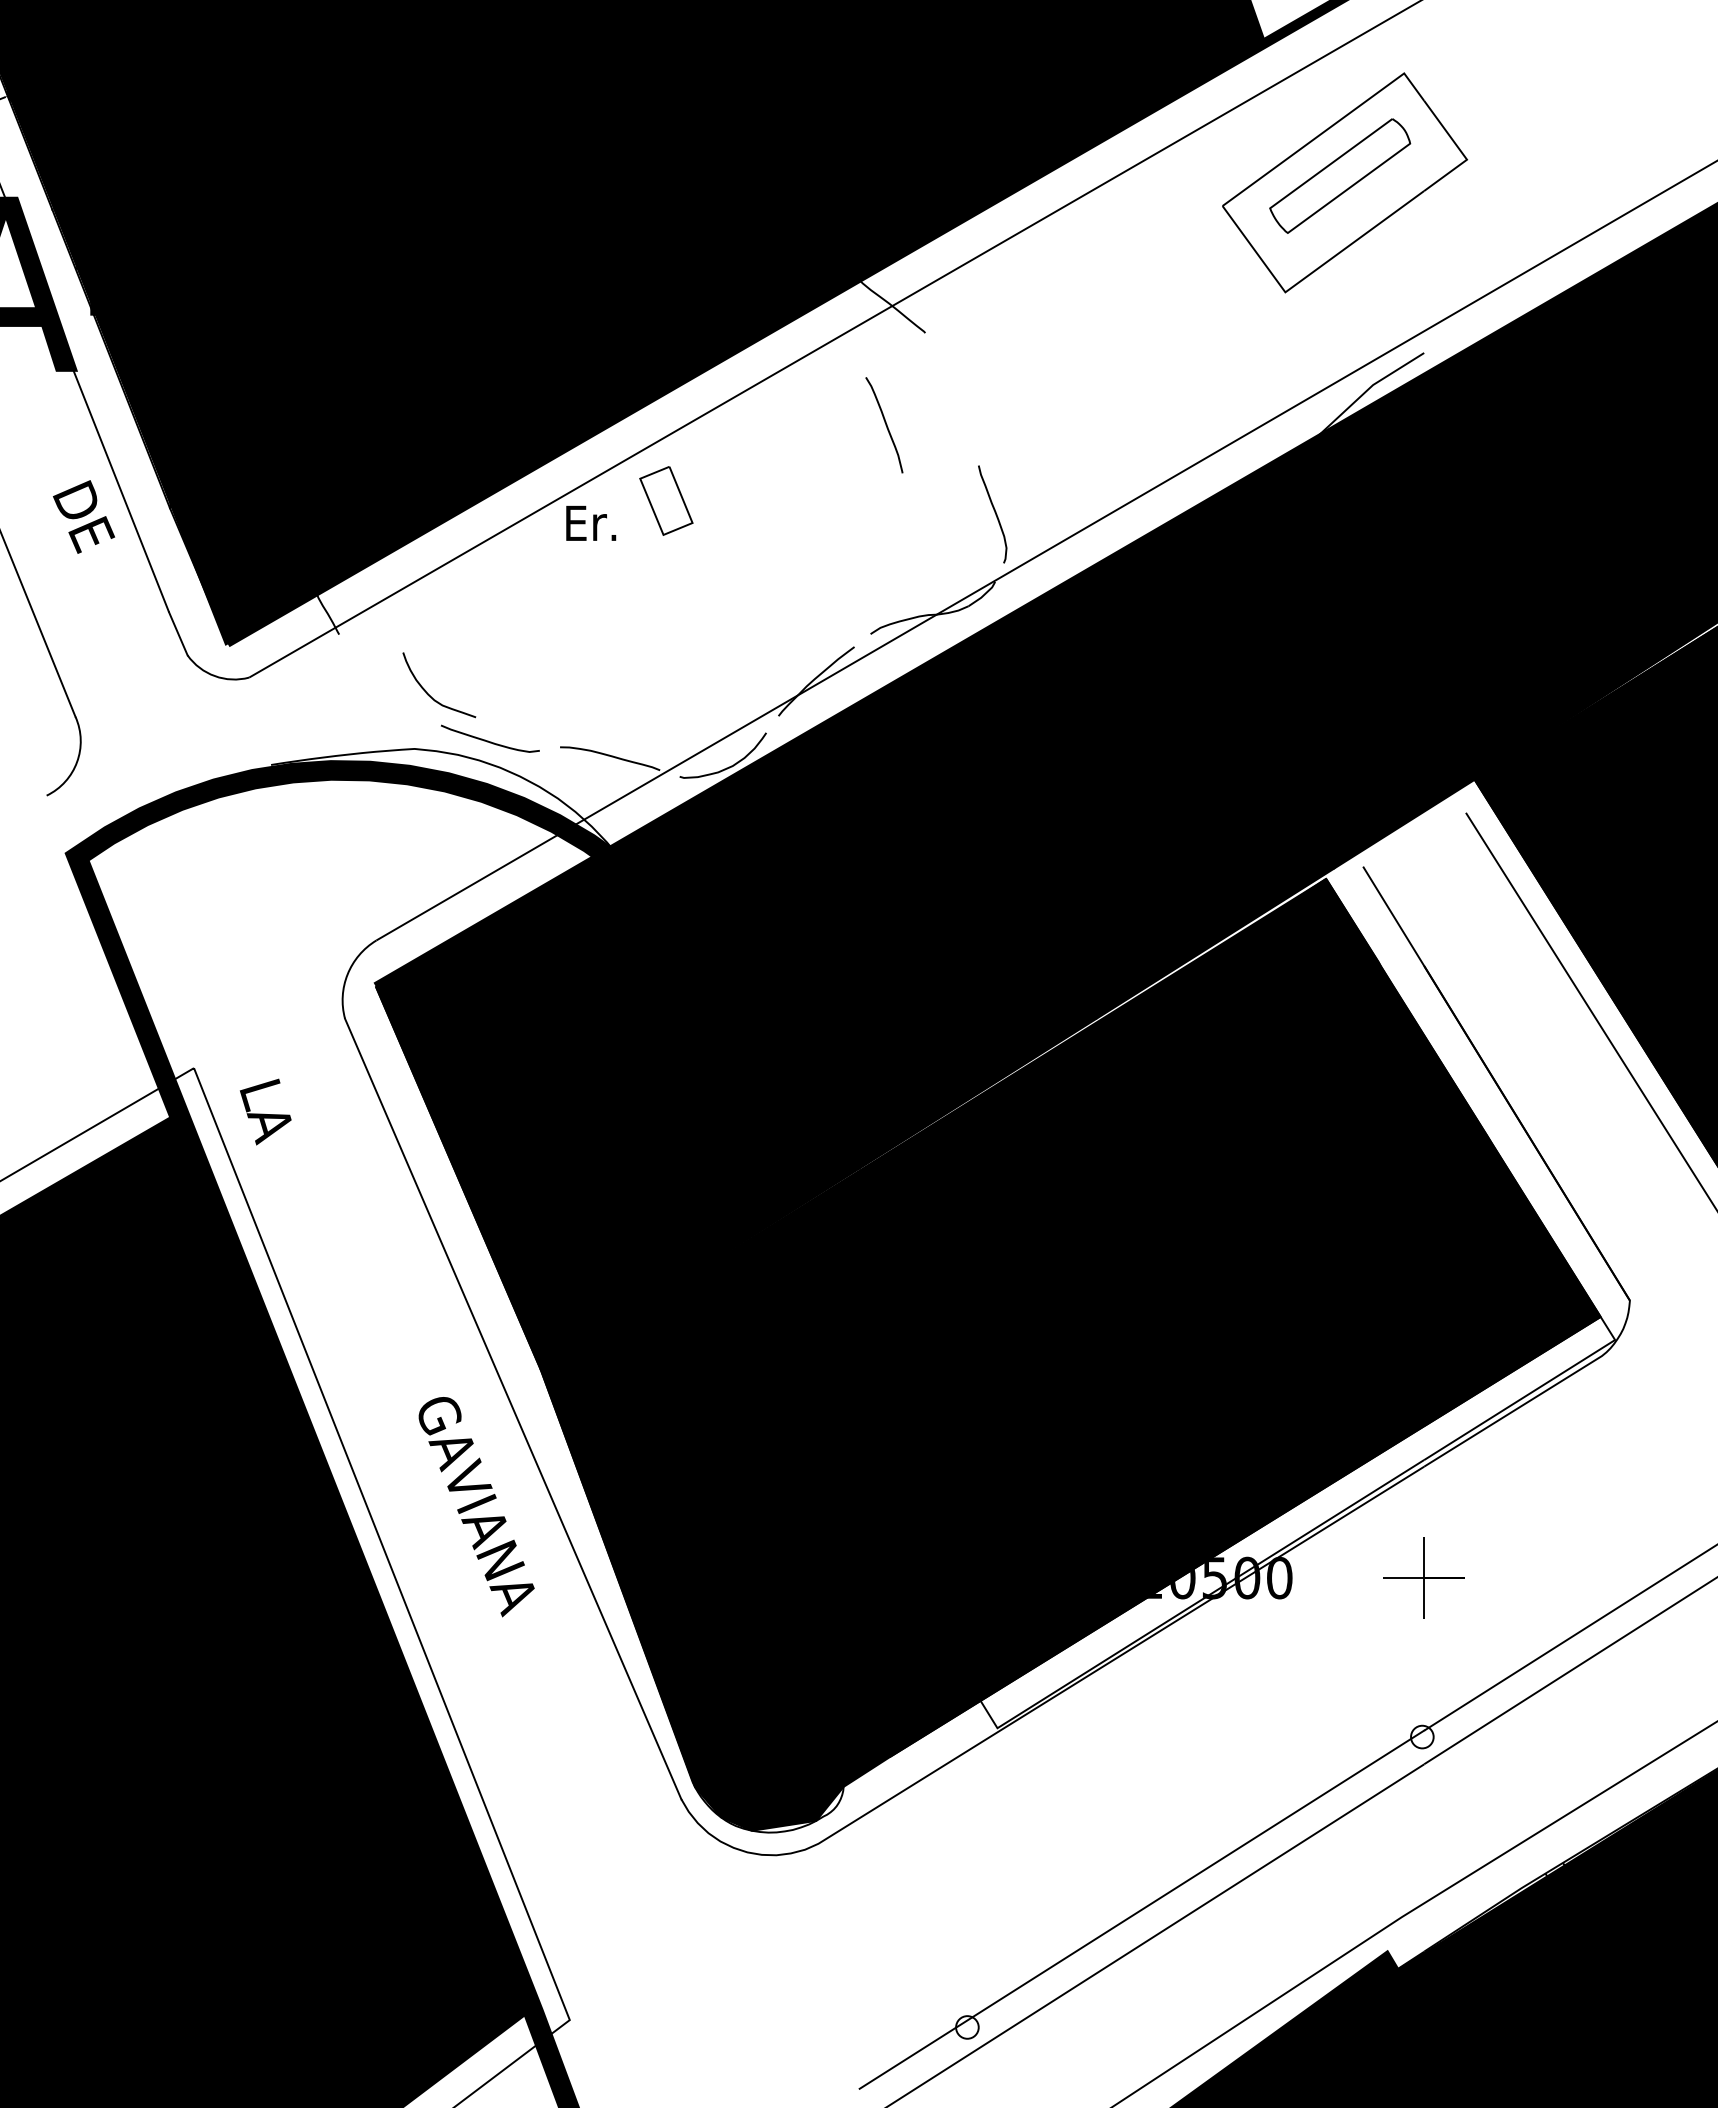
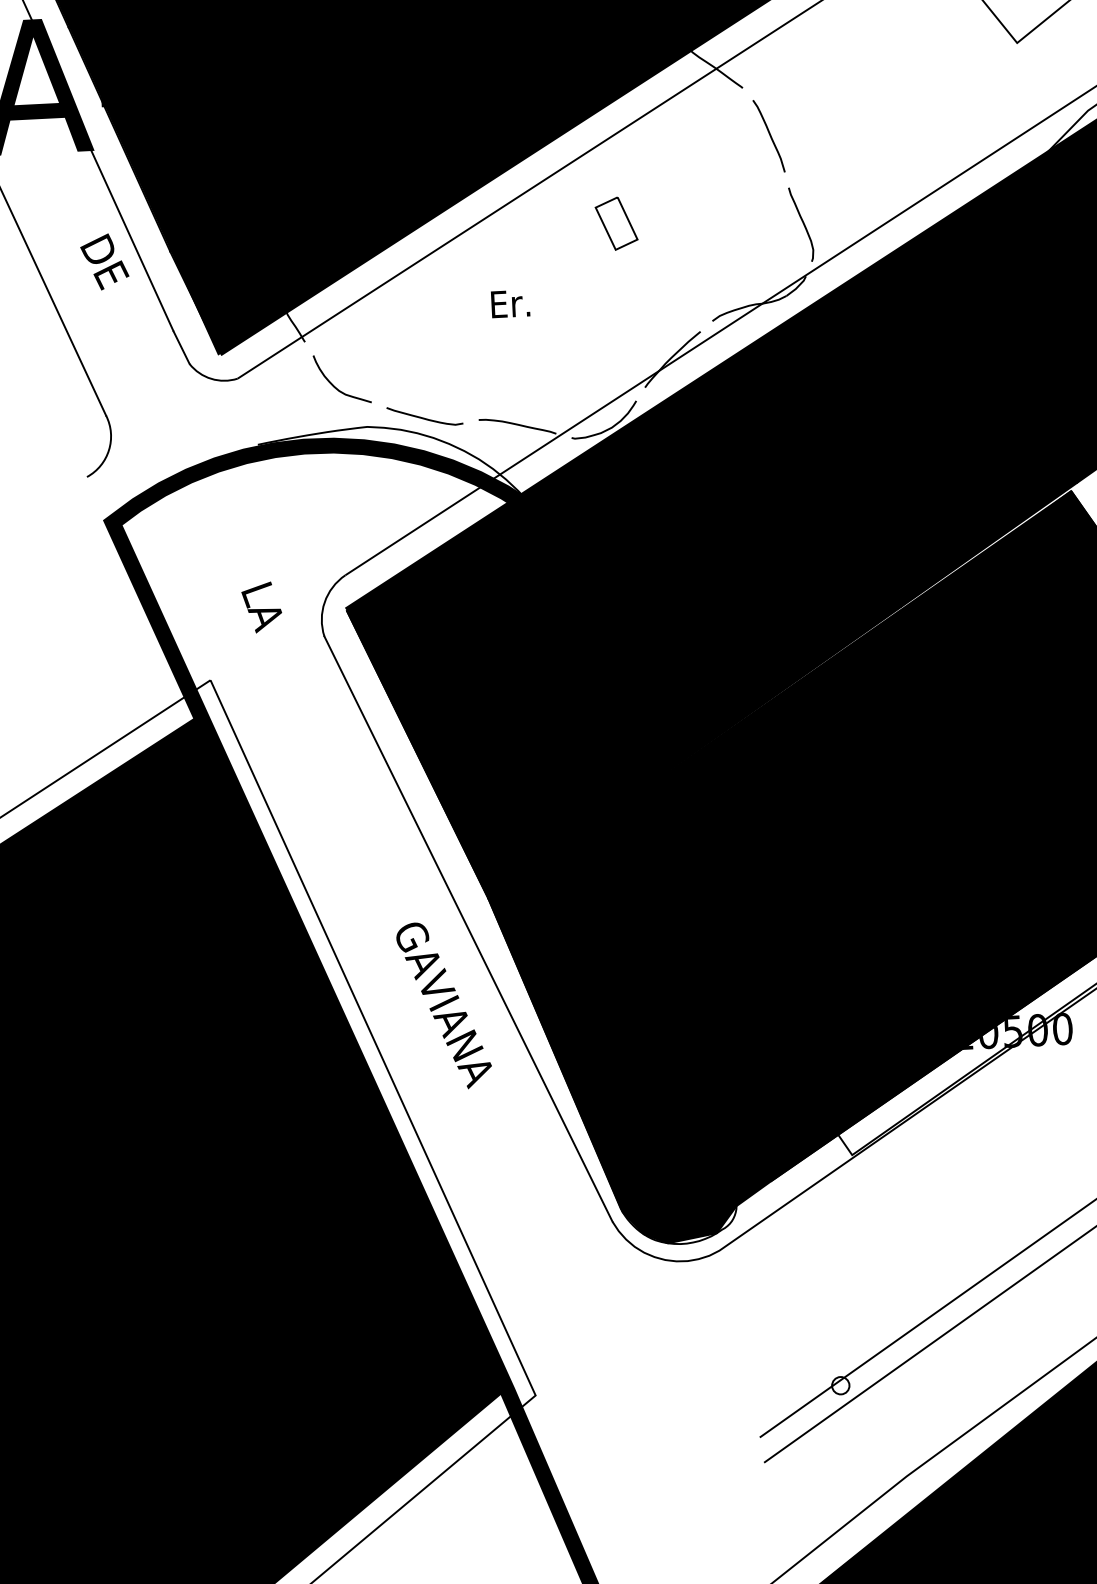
curve: (885, 425) -> (769, 136), moved
part: (666, 500) -> (616, 223), moved
text: (591, 522) -> (510, 303), moved
curve: (429, 694) -> (335, 386), moved
text: (265, 1111) -> (261, 607), moved

